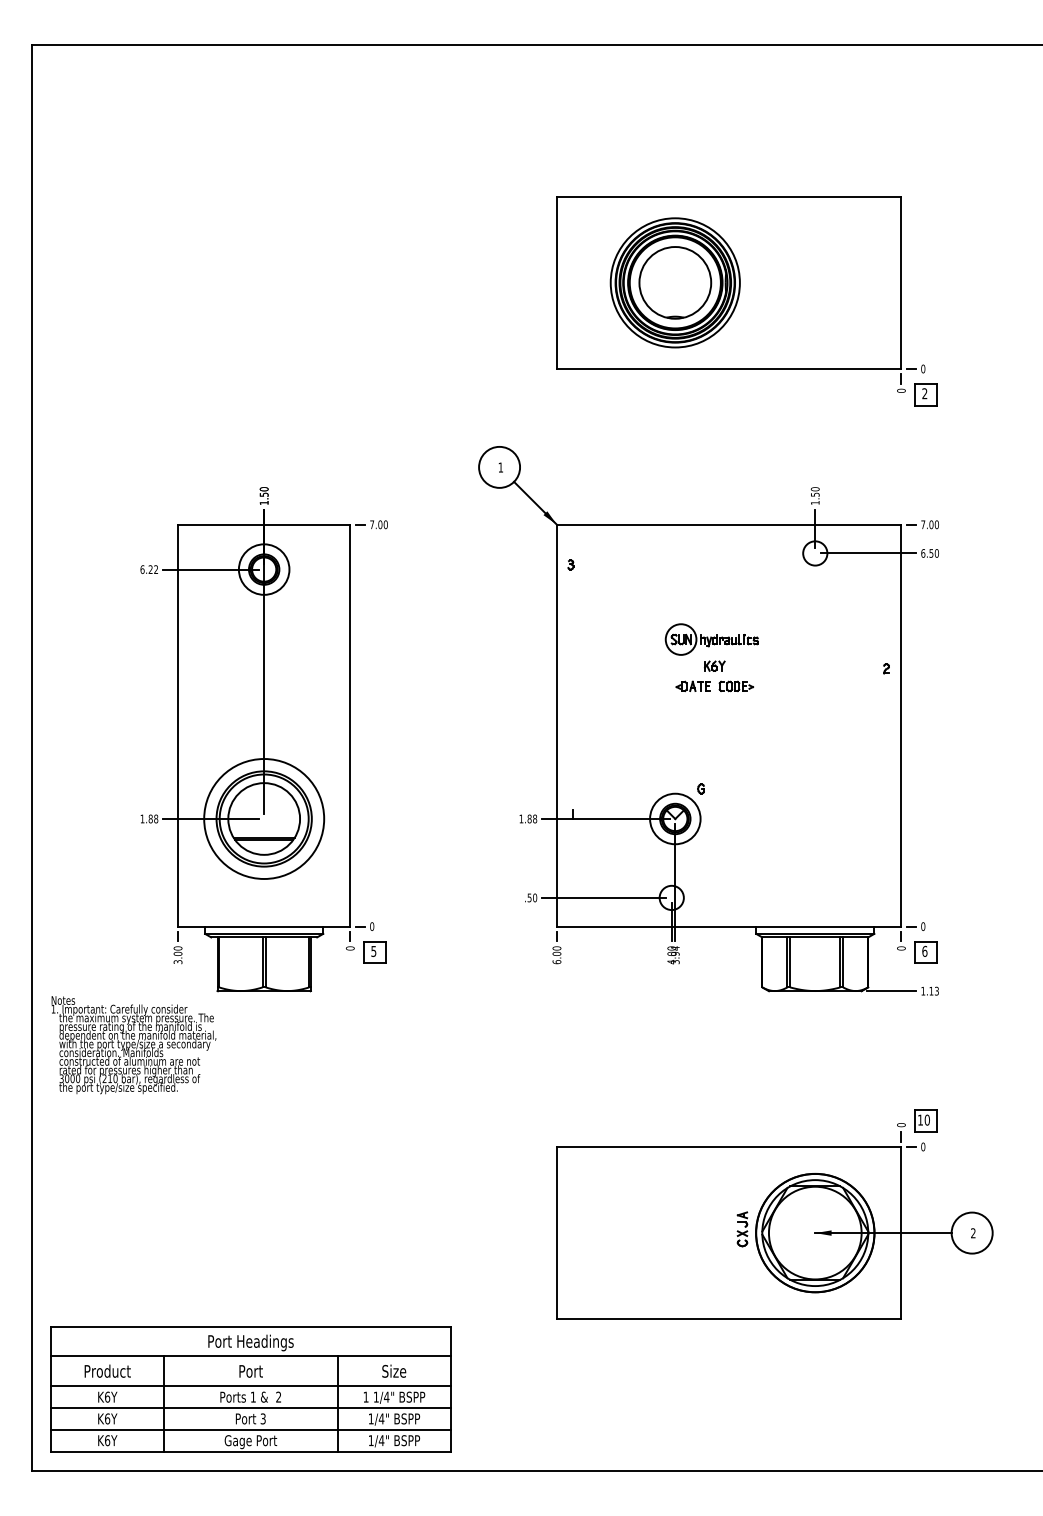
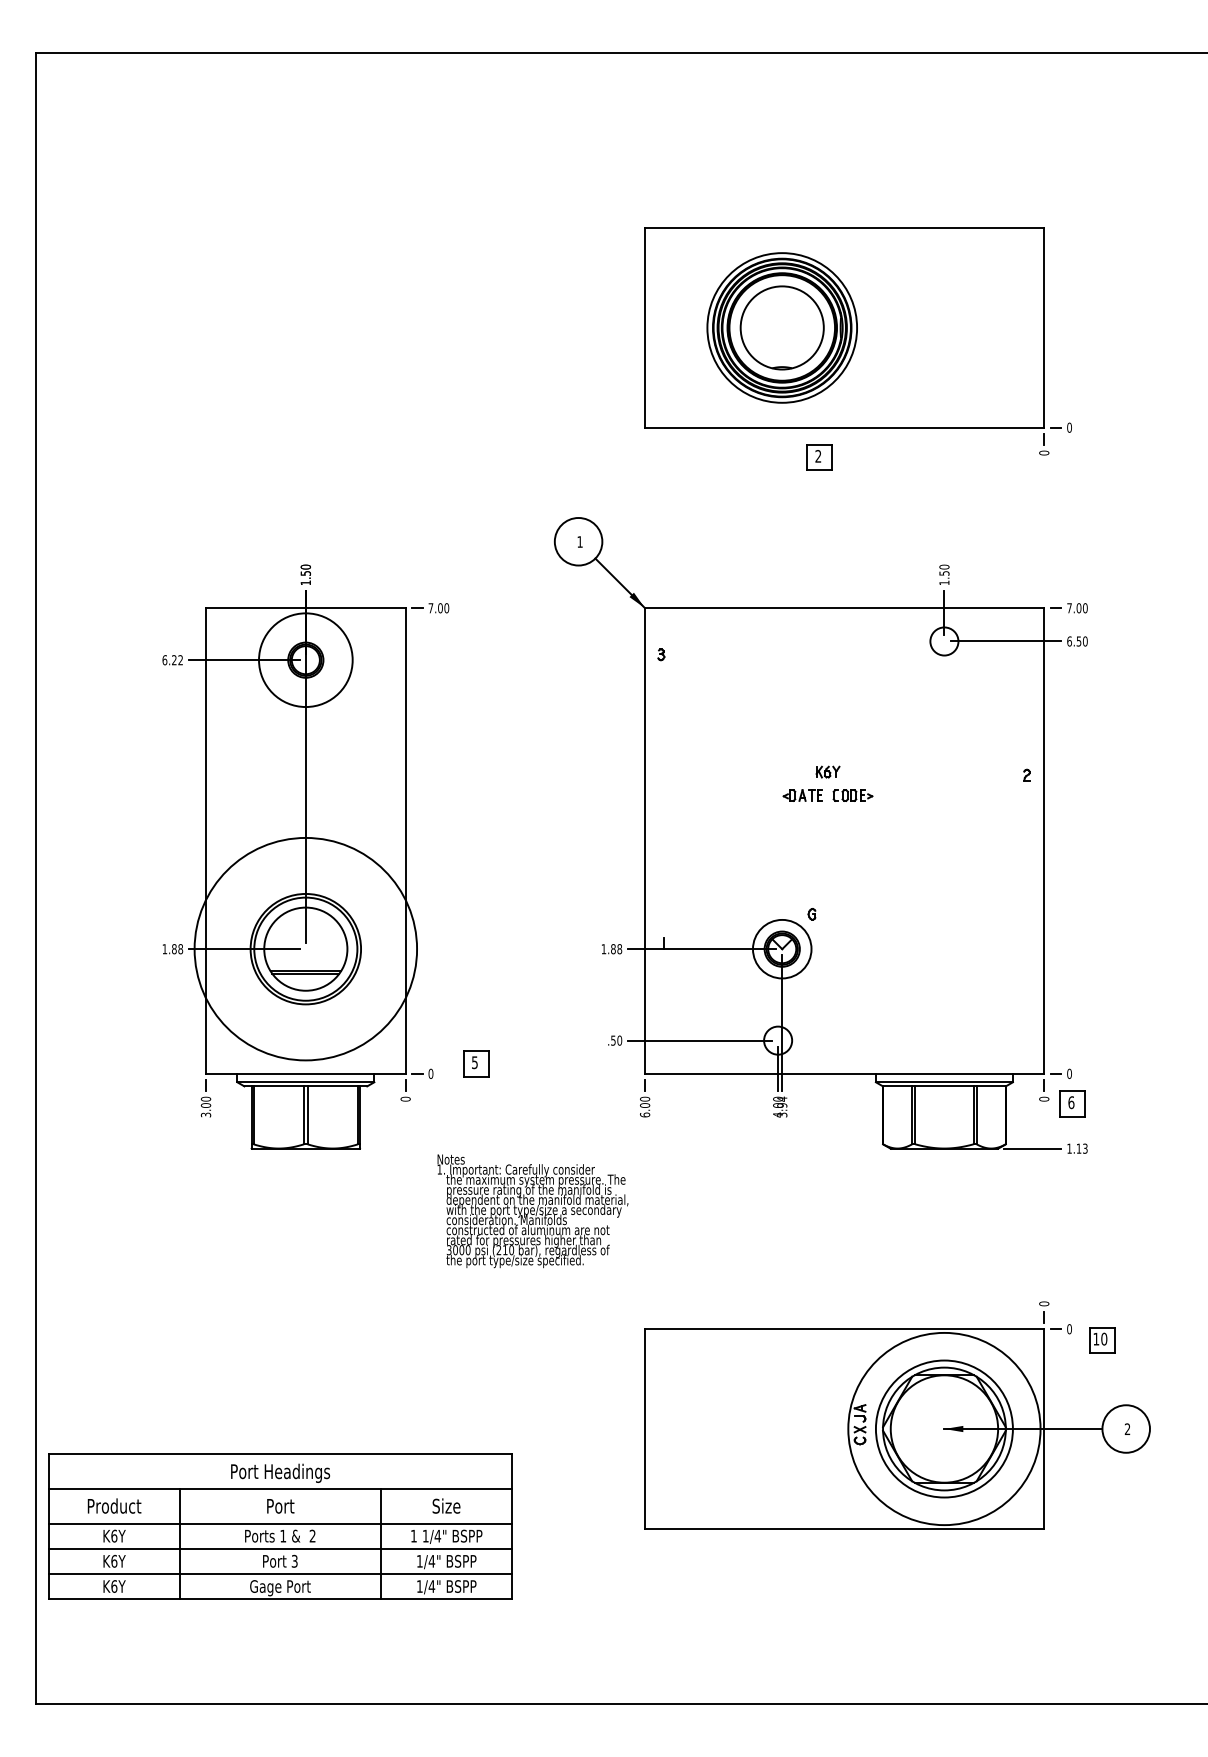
part: (925, 394) -> (819, 457), moved
circle: (263, 569) -> (305, 659), size x1.6
part: (711, 638) -> (824, 740), removed
circle: (263, 818) -> (305, 948), size x1.6
part: (375, 952) -> (476, 1063), moved
text: (133, 1045) -> (532, 1211), moved
part: (925, 1121) -> (1102, 1340), moved
circle: (815, 1232) -> (944, 1428), size x1.4
part: (250, 1388) -> (280, 1526), moved

